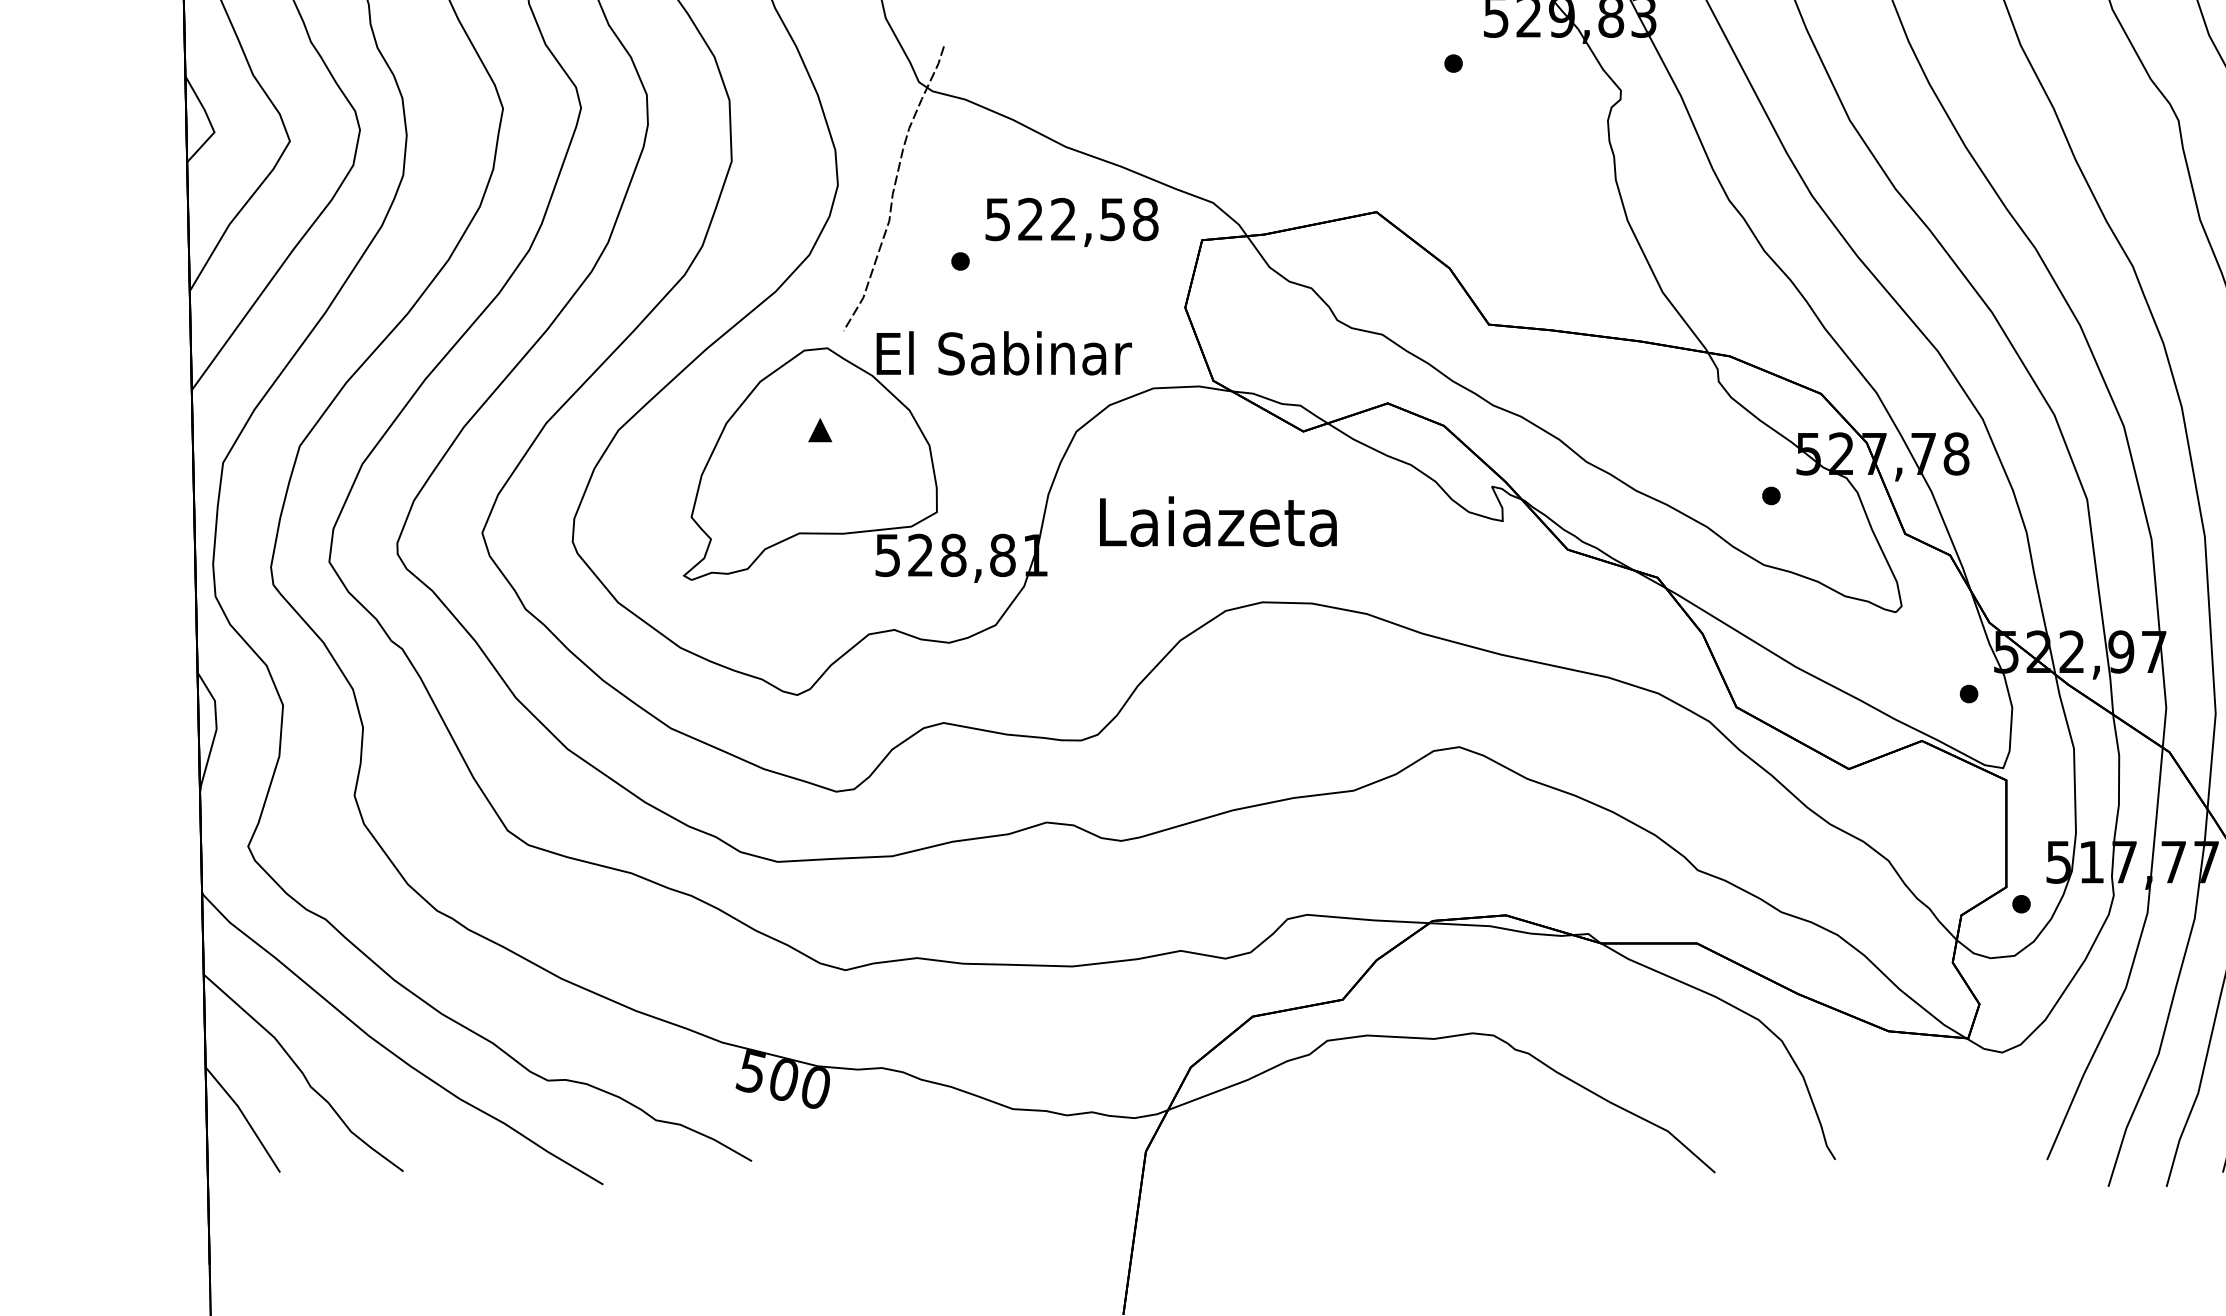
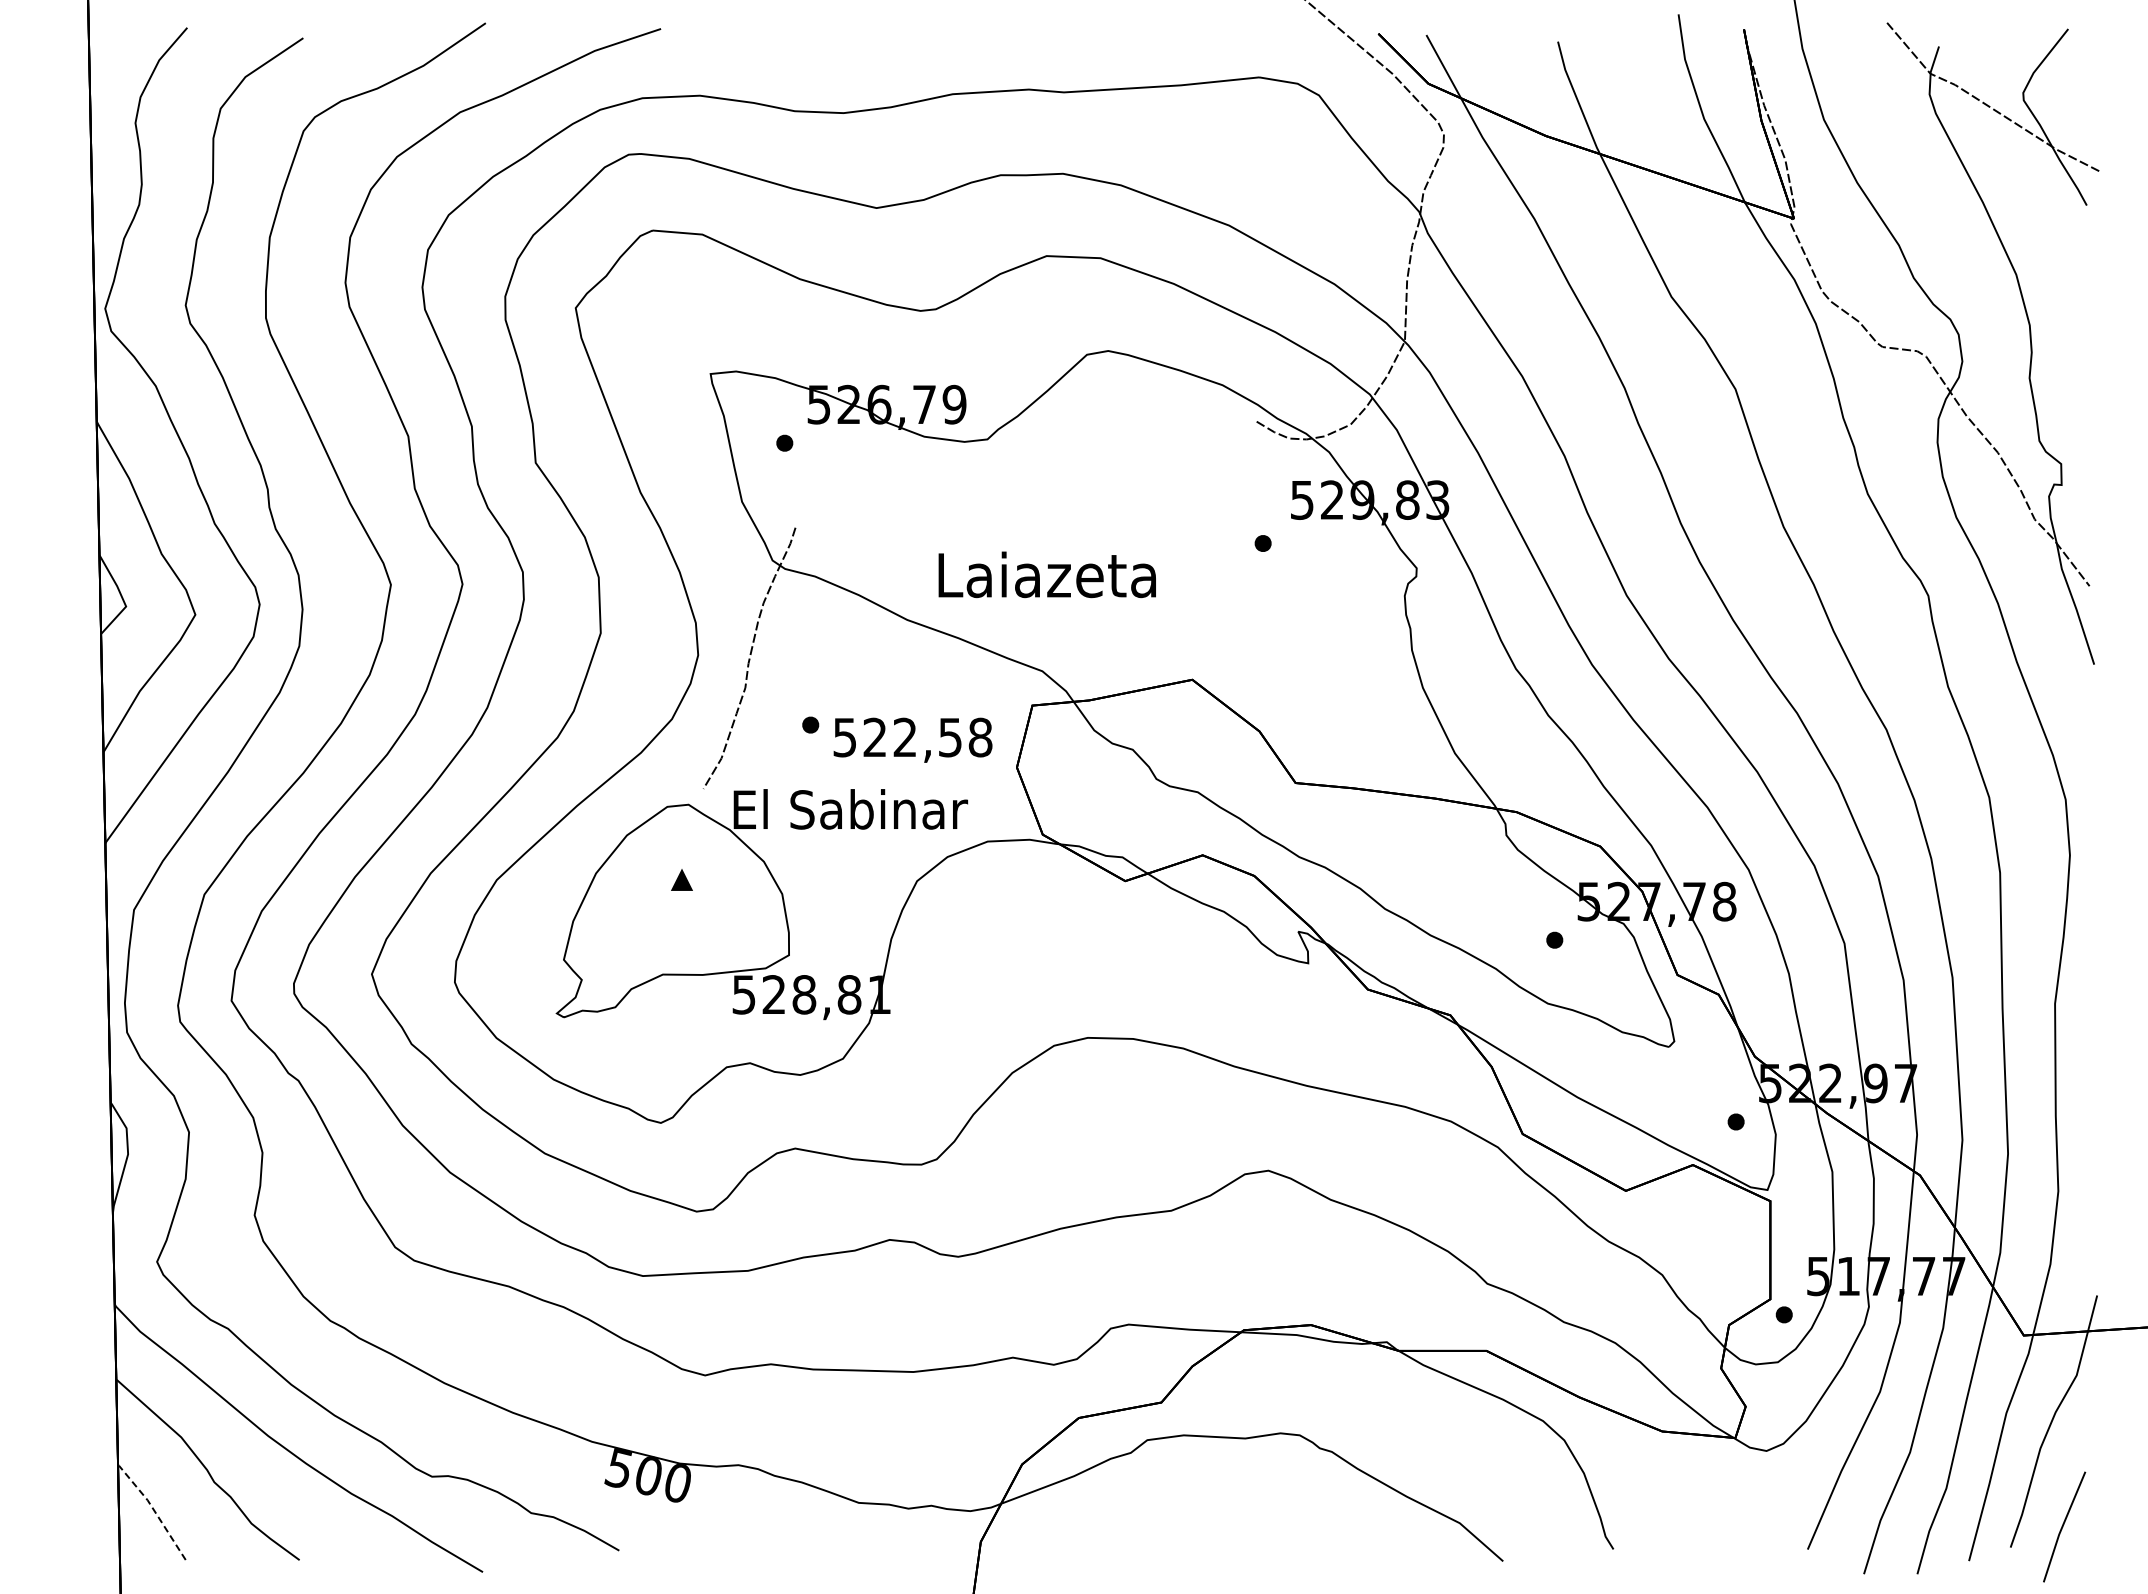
text: (1071, 221) -> (912, 739), moved
text: (1217, 521) -> (1046, 574), moved
line: (244, 1117) -> (153, 1510), solid -> dashed

